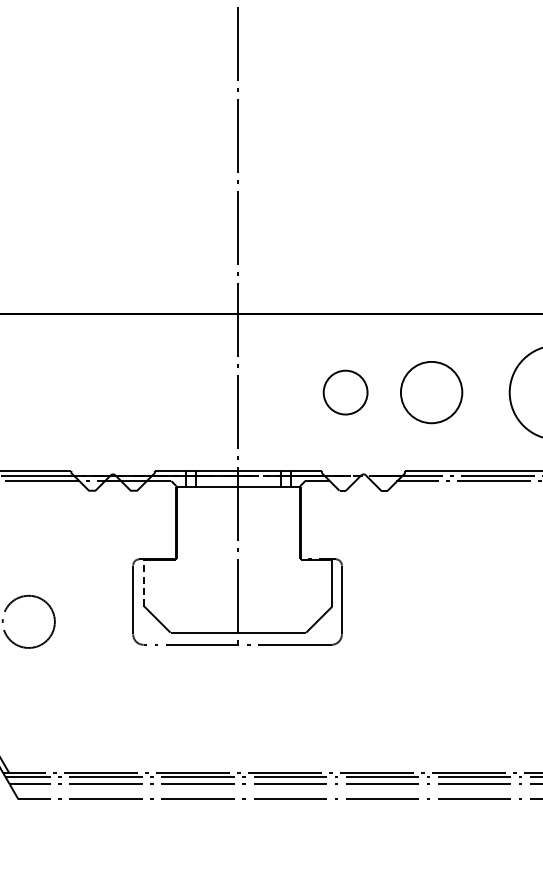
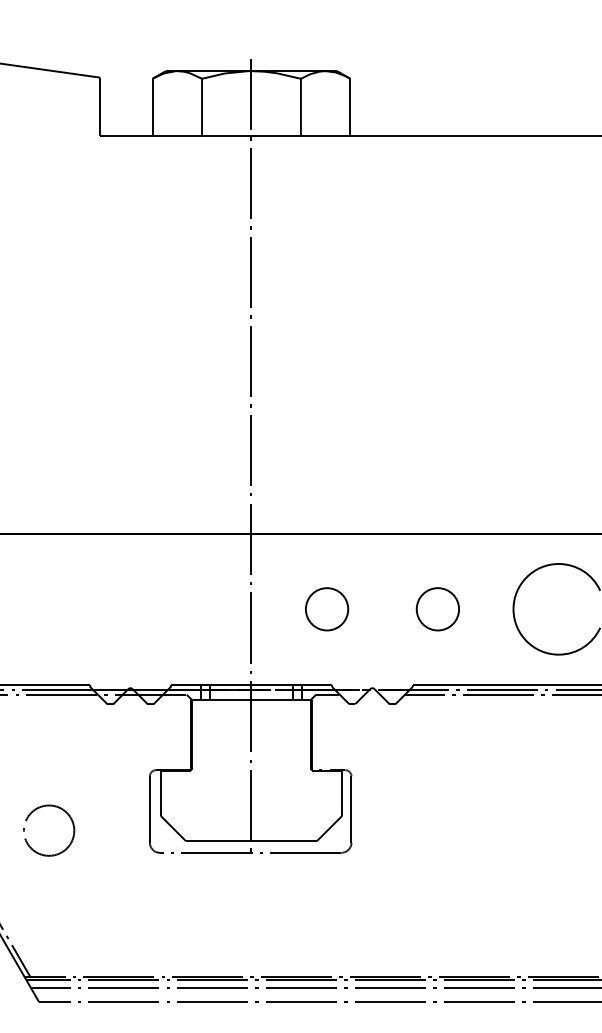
part: (346, 392) -> (327, 609), moved
part: (431, 392) -> (437, 609), size x0.71
line: (144, 583) -> (160, 793), dashed -> solid

